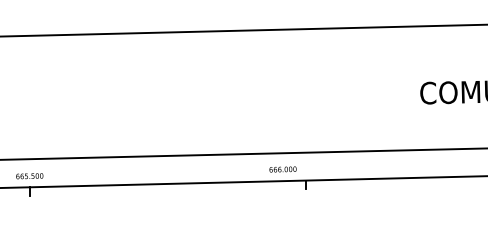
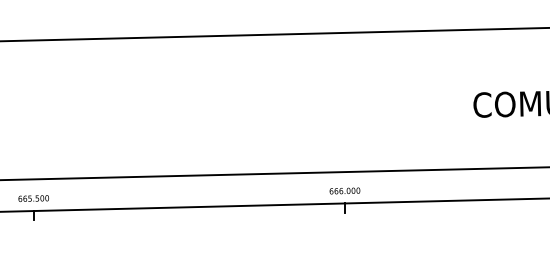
text: (282, 169) -> (344, 190), moved

